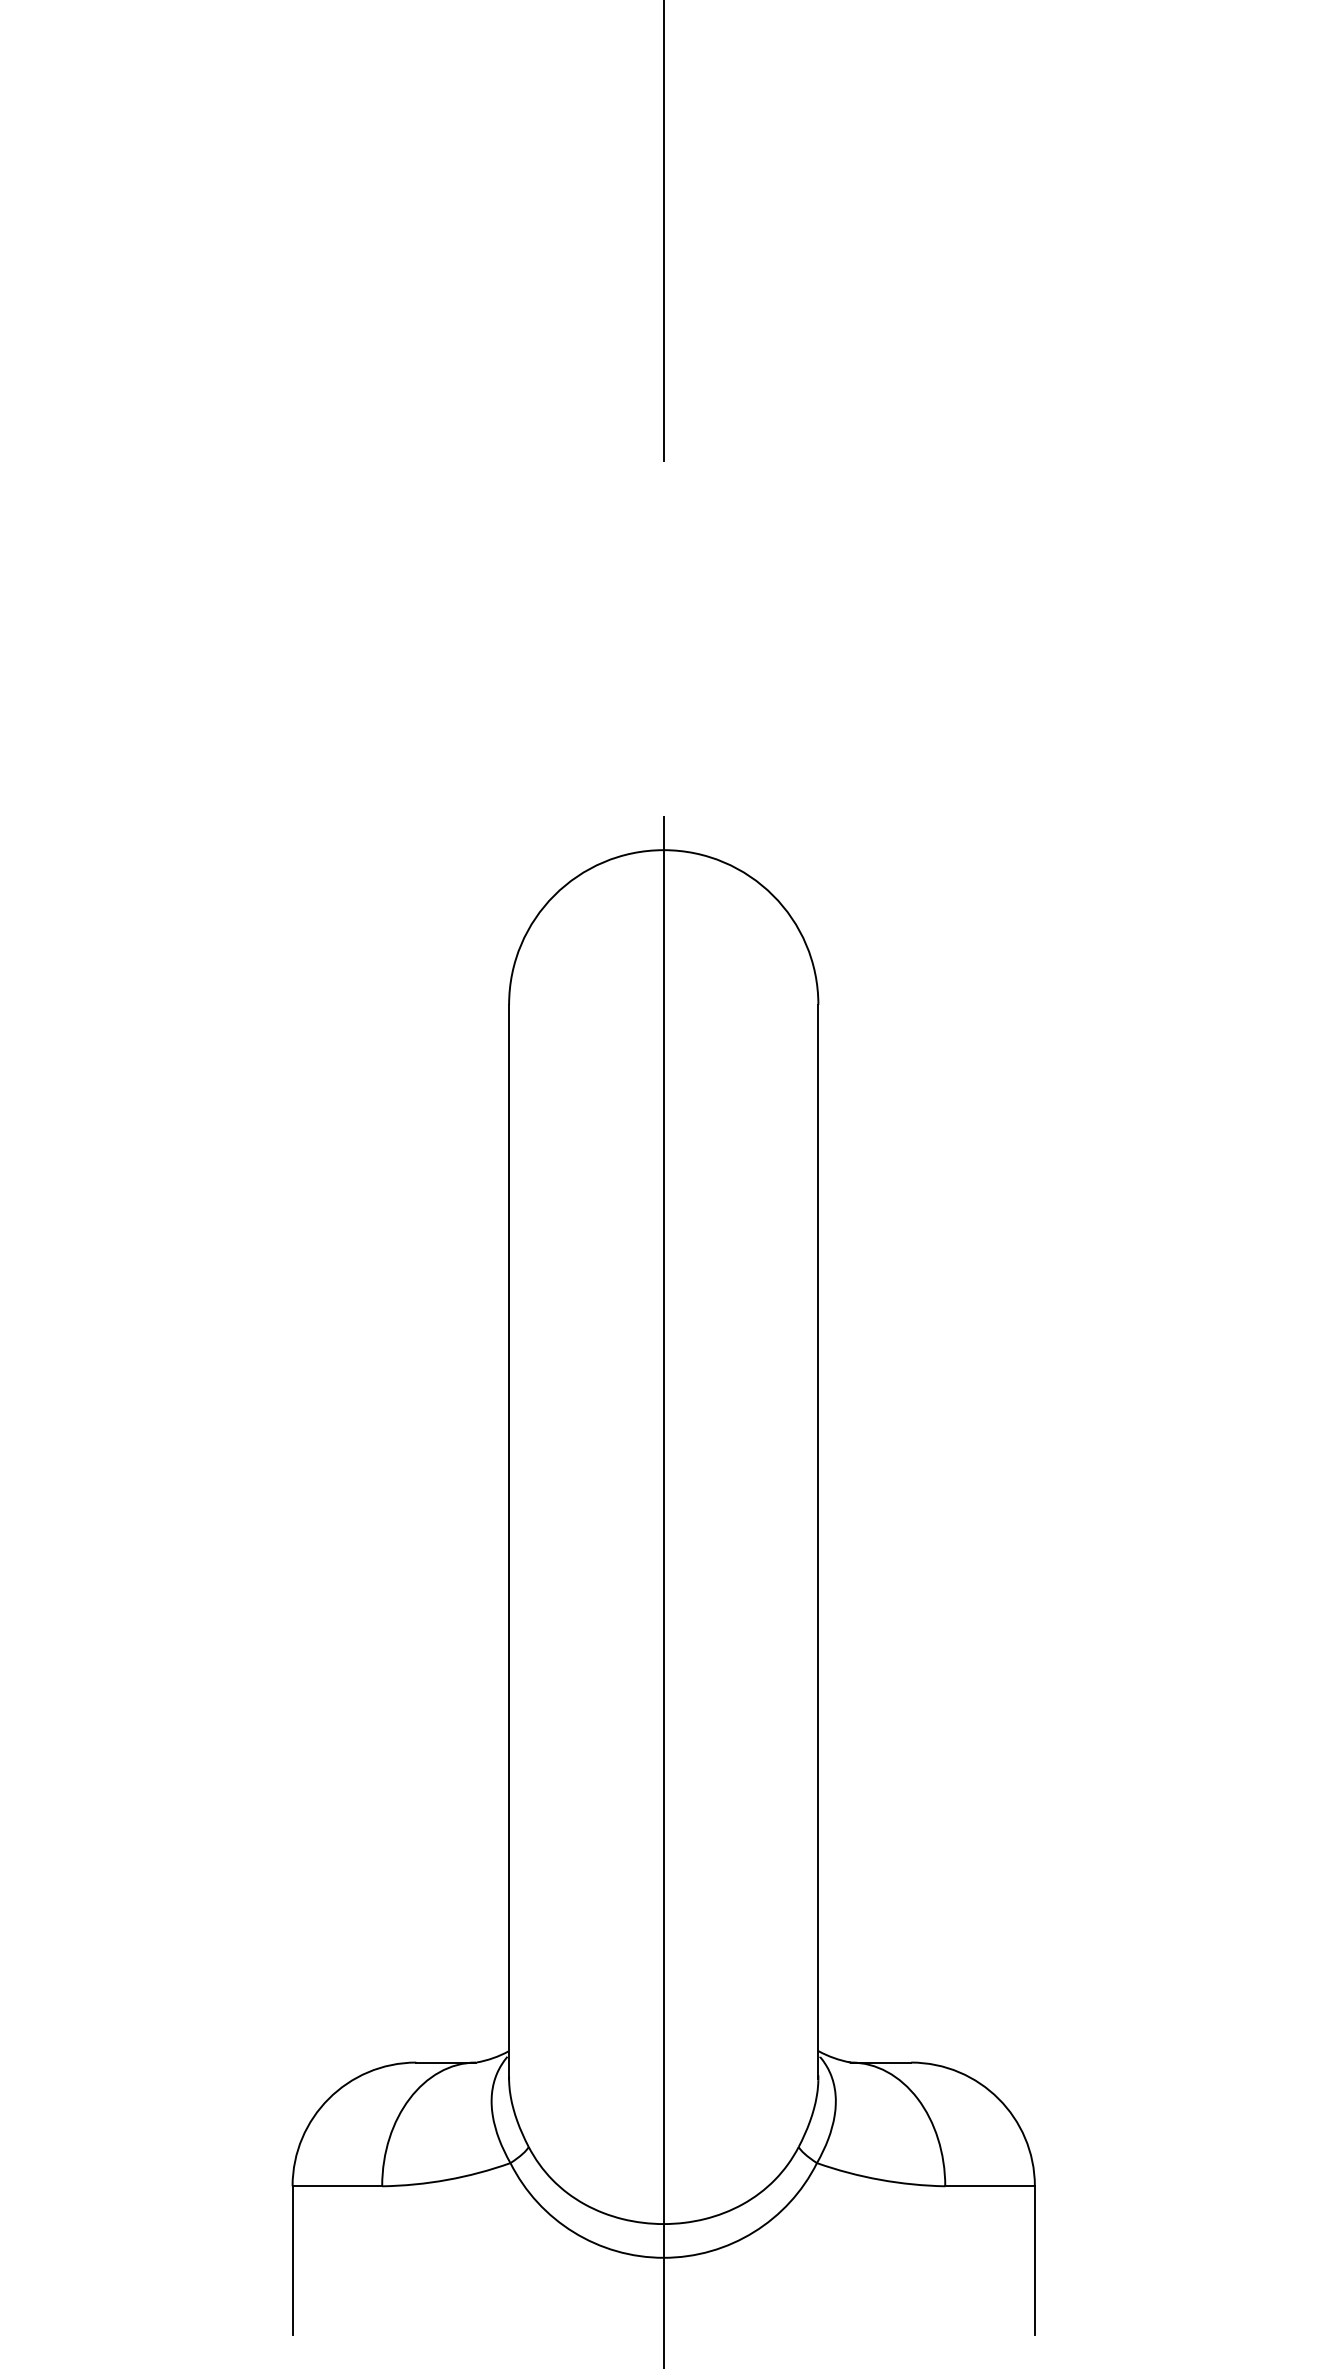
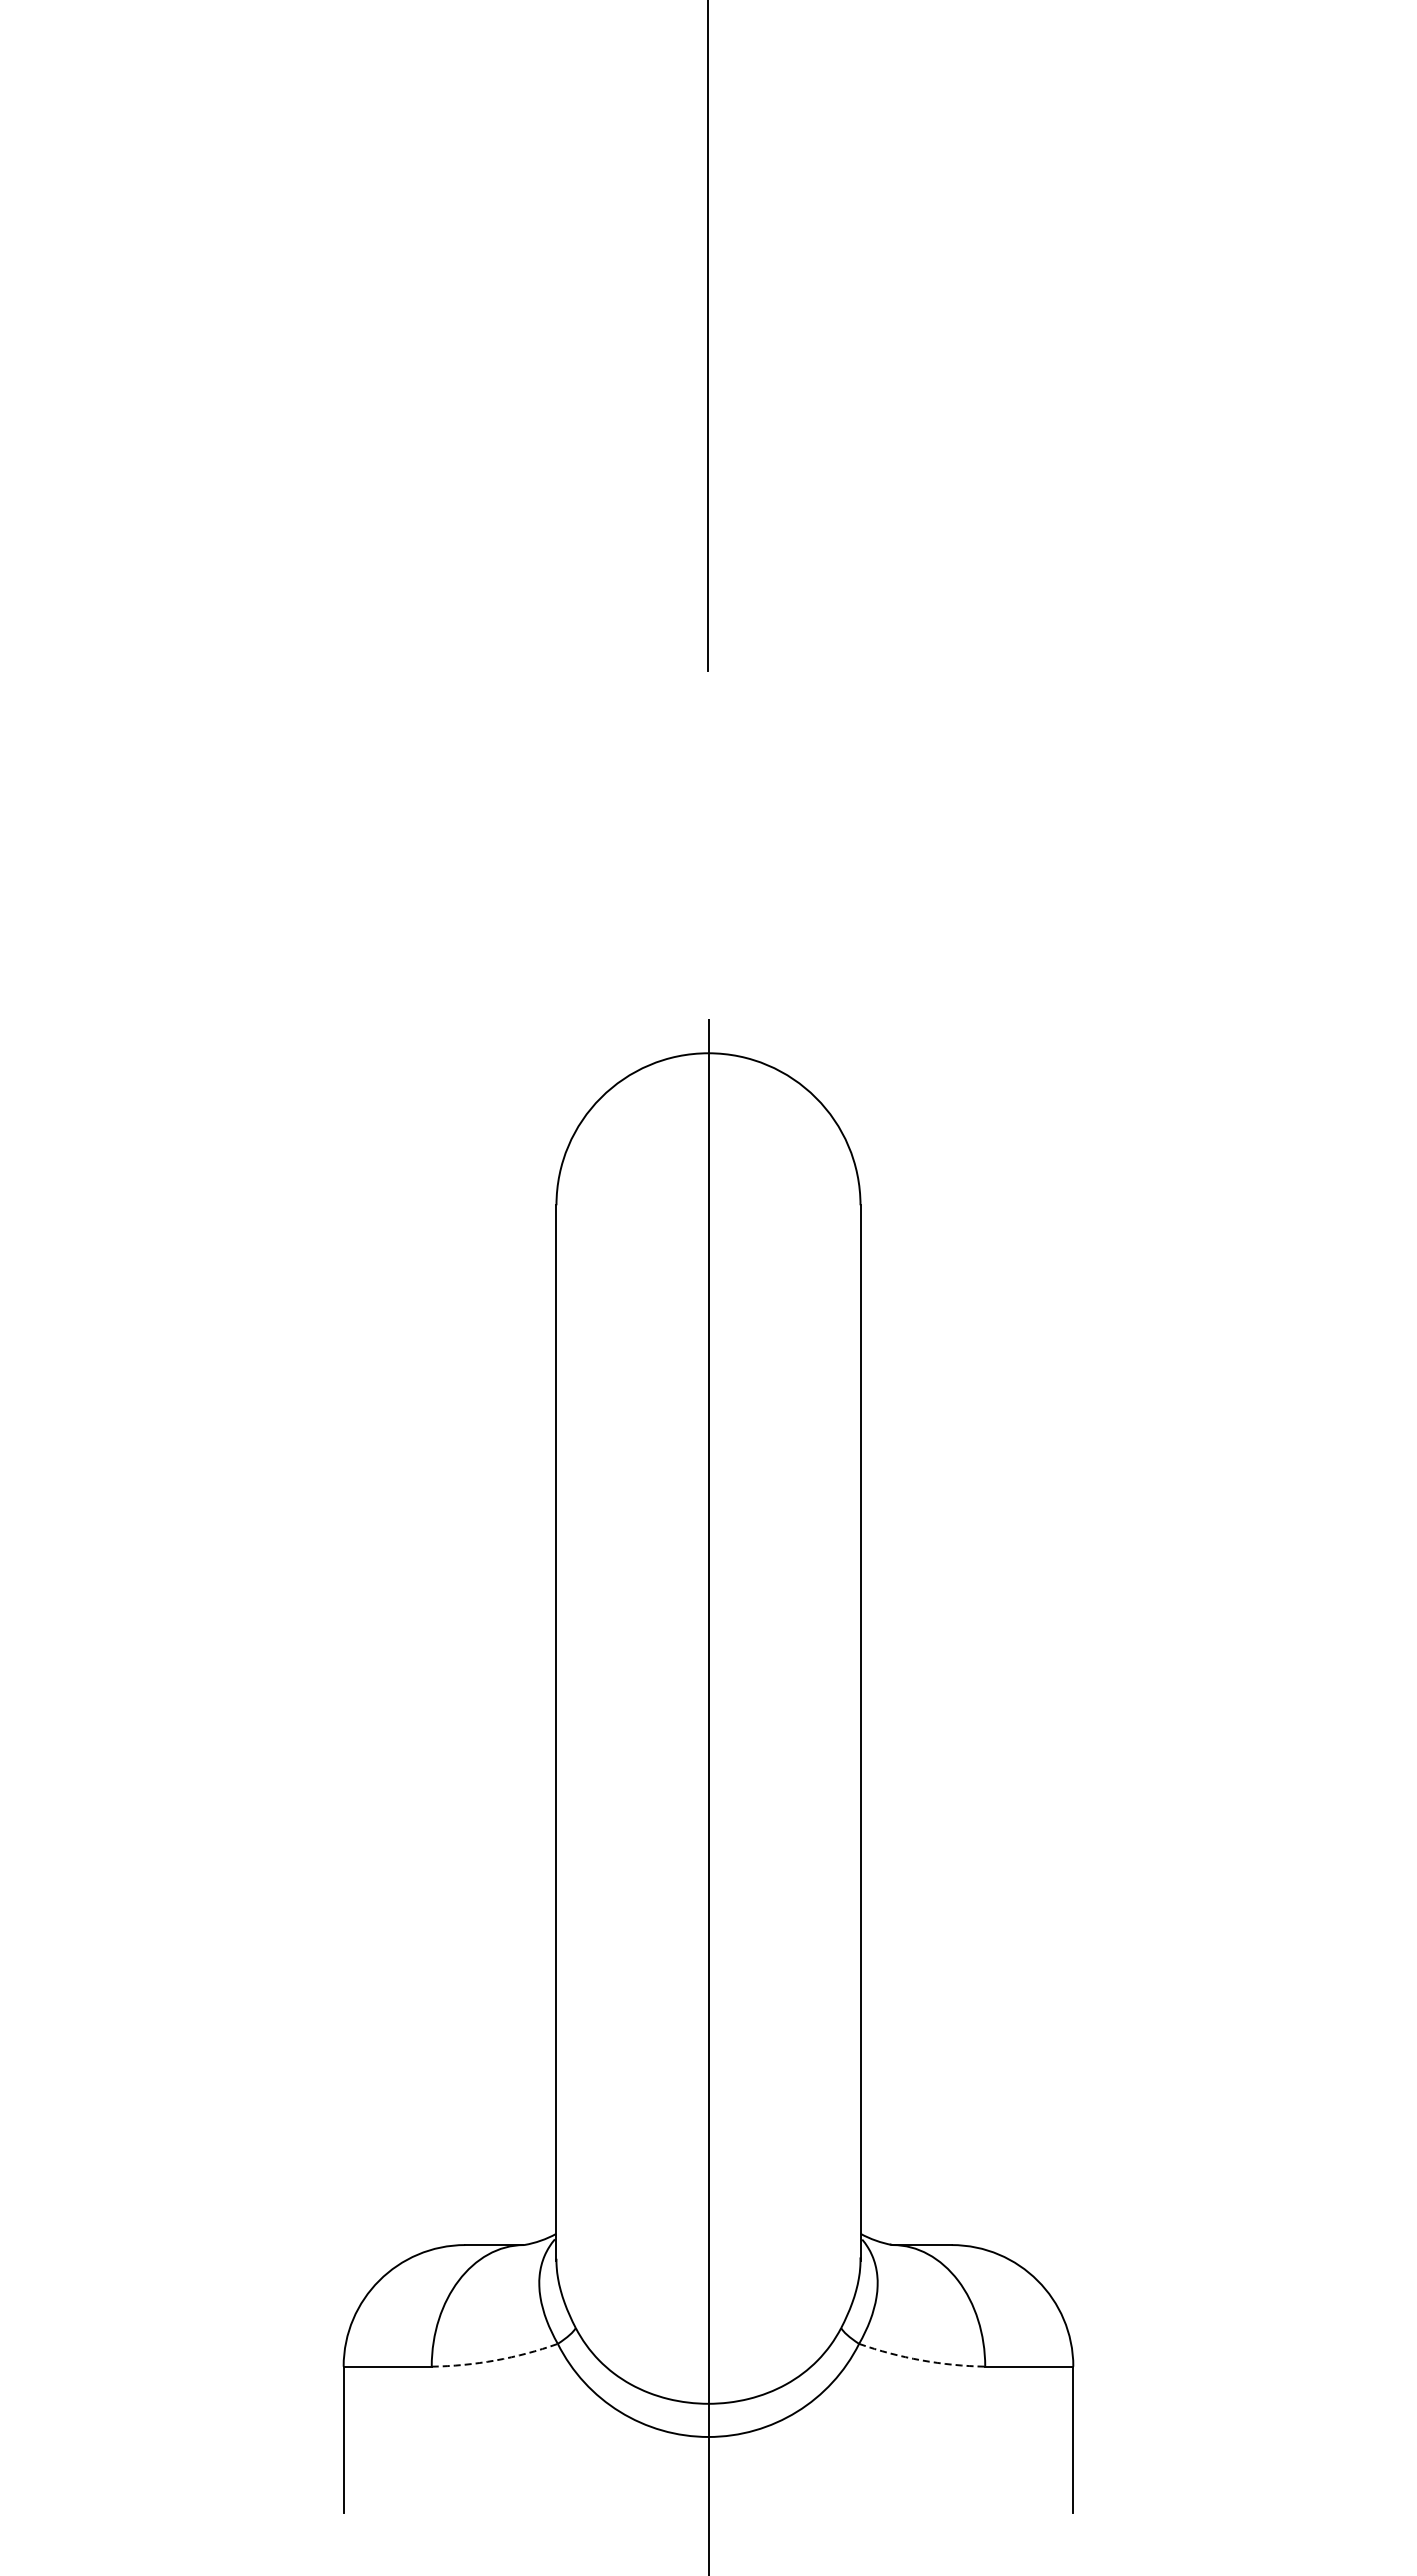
arc: (447, 2180) -> (495, 2360), solid -> dashed
arc: (880, 2180) -> (921, 2360), solid -> dashed

